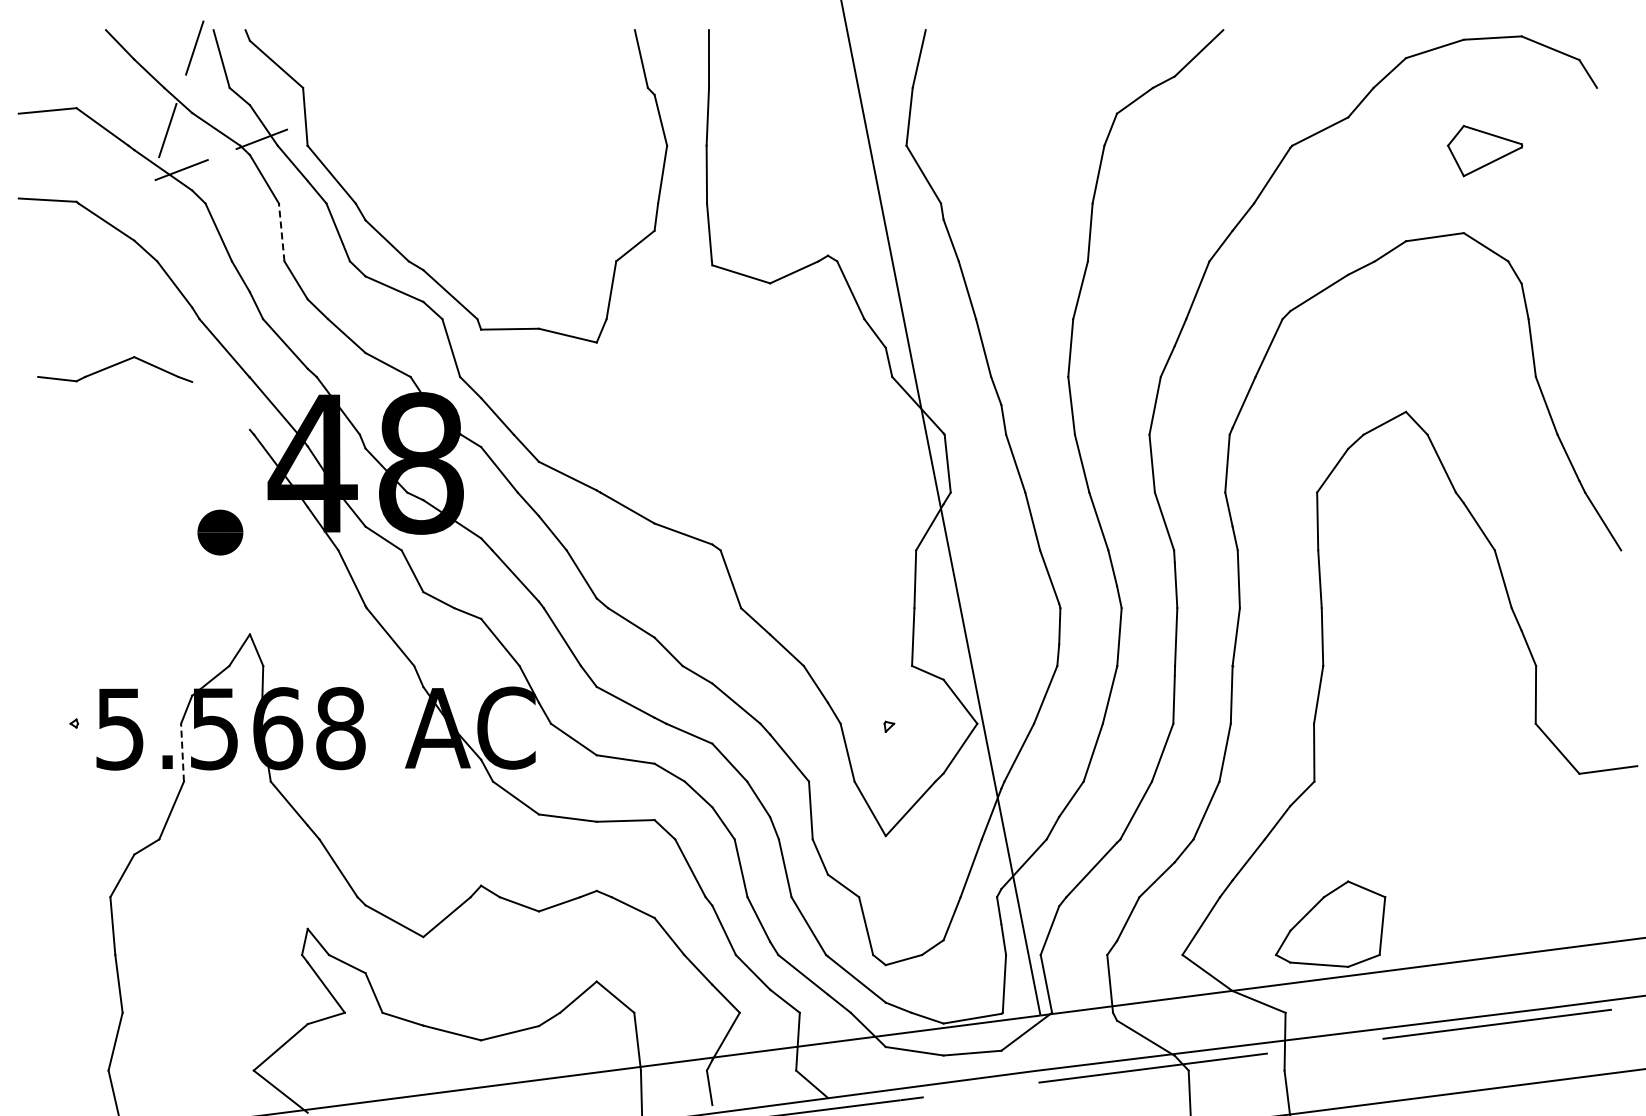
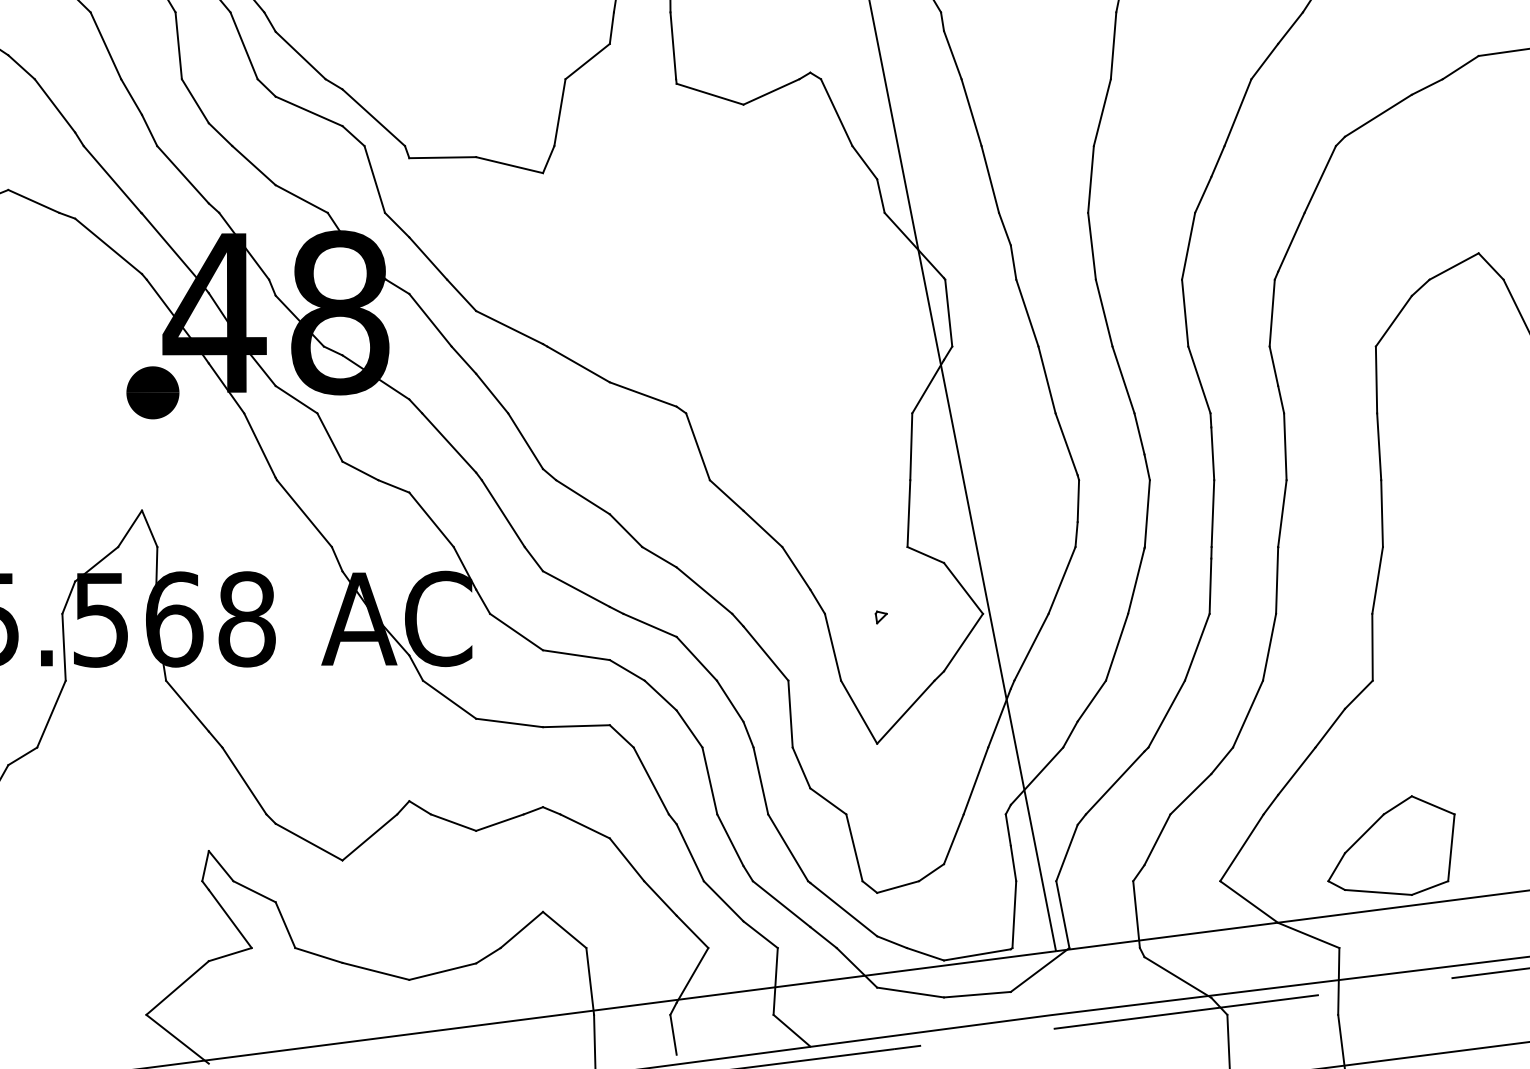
line: (281, 231) -> (178, 44), dashed -> solid
line: (220, 405) -> (107, 245), added
text: (220, 532) -> (153, 392), moved
line: (182, 752) -> (64, 647), dashed -> solid

